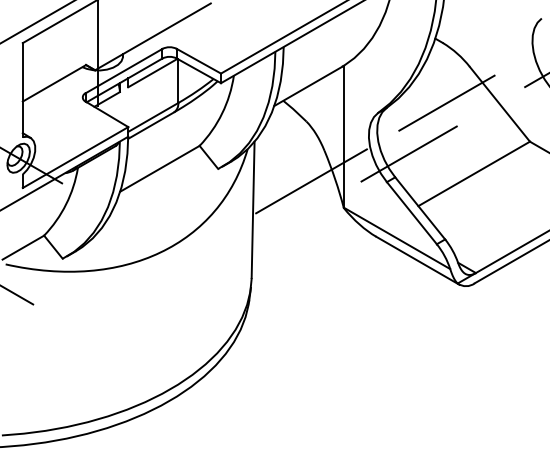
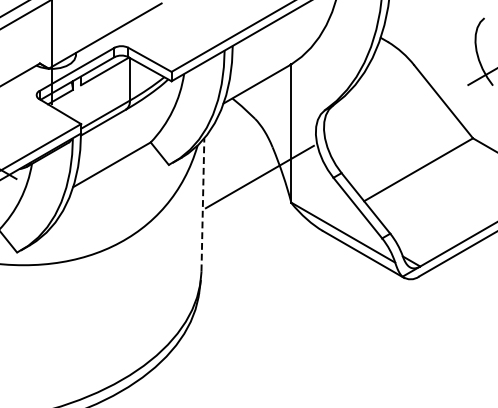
line: (446, 103) -> (391, 101), removed
line: (408, 153) -> (354, 149), removed
line: (253, 209) -> (203, 204), solid -> dashed

